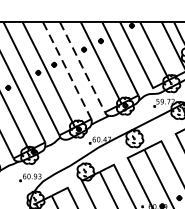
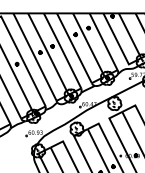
line: (82, 67) -> (74, 48), dashed -> solid
line: (67, 70) -> (62, 50), dashed -> solid

